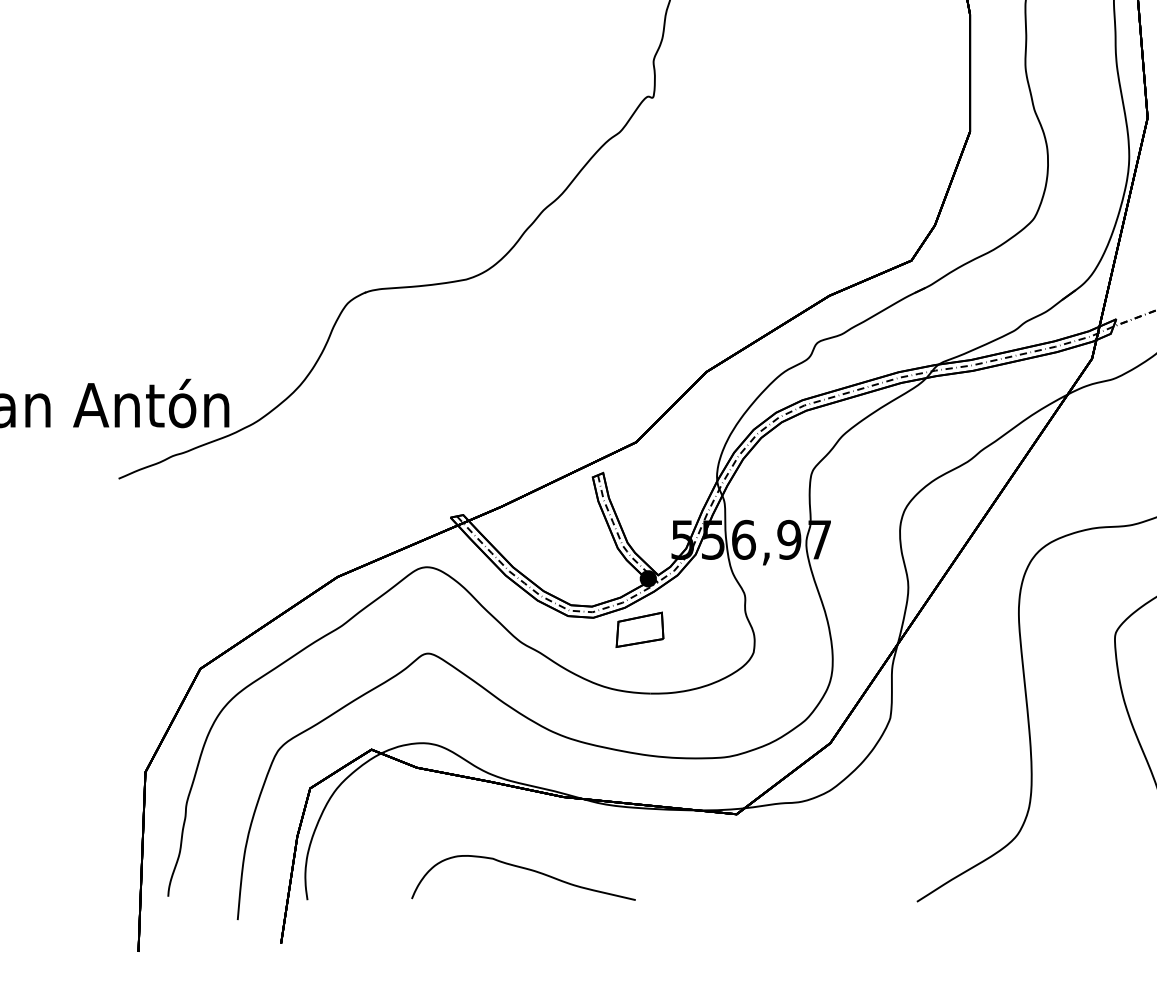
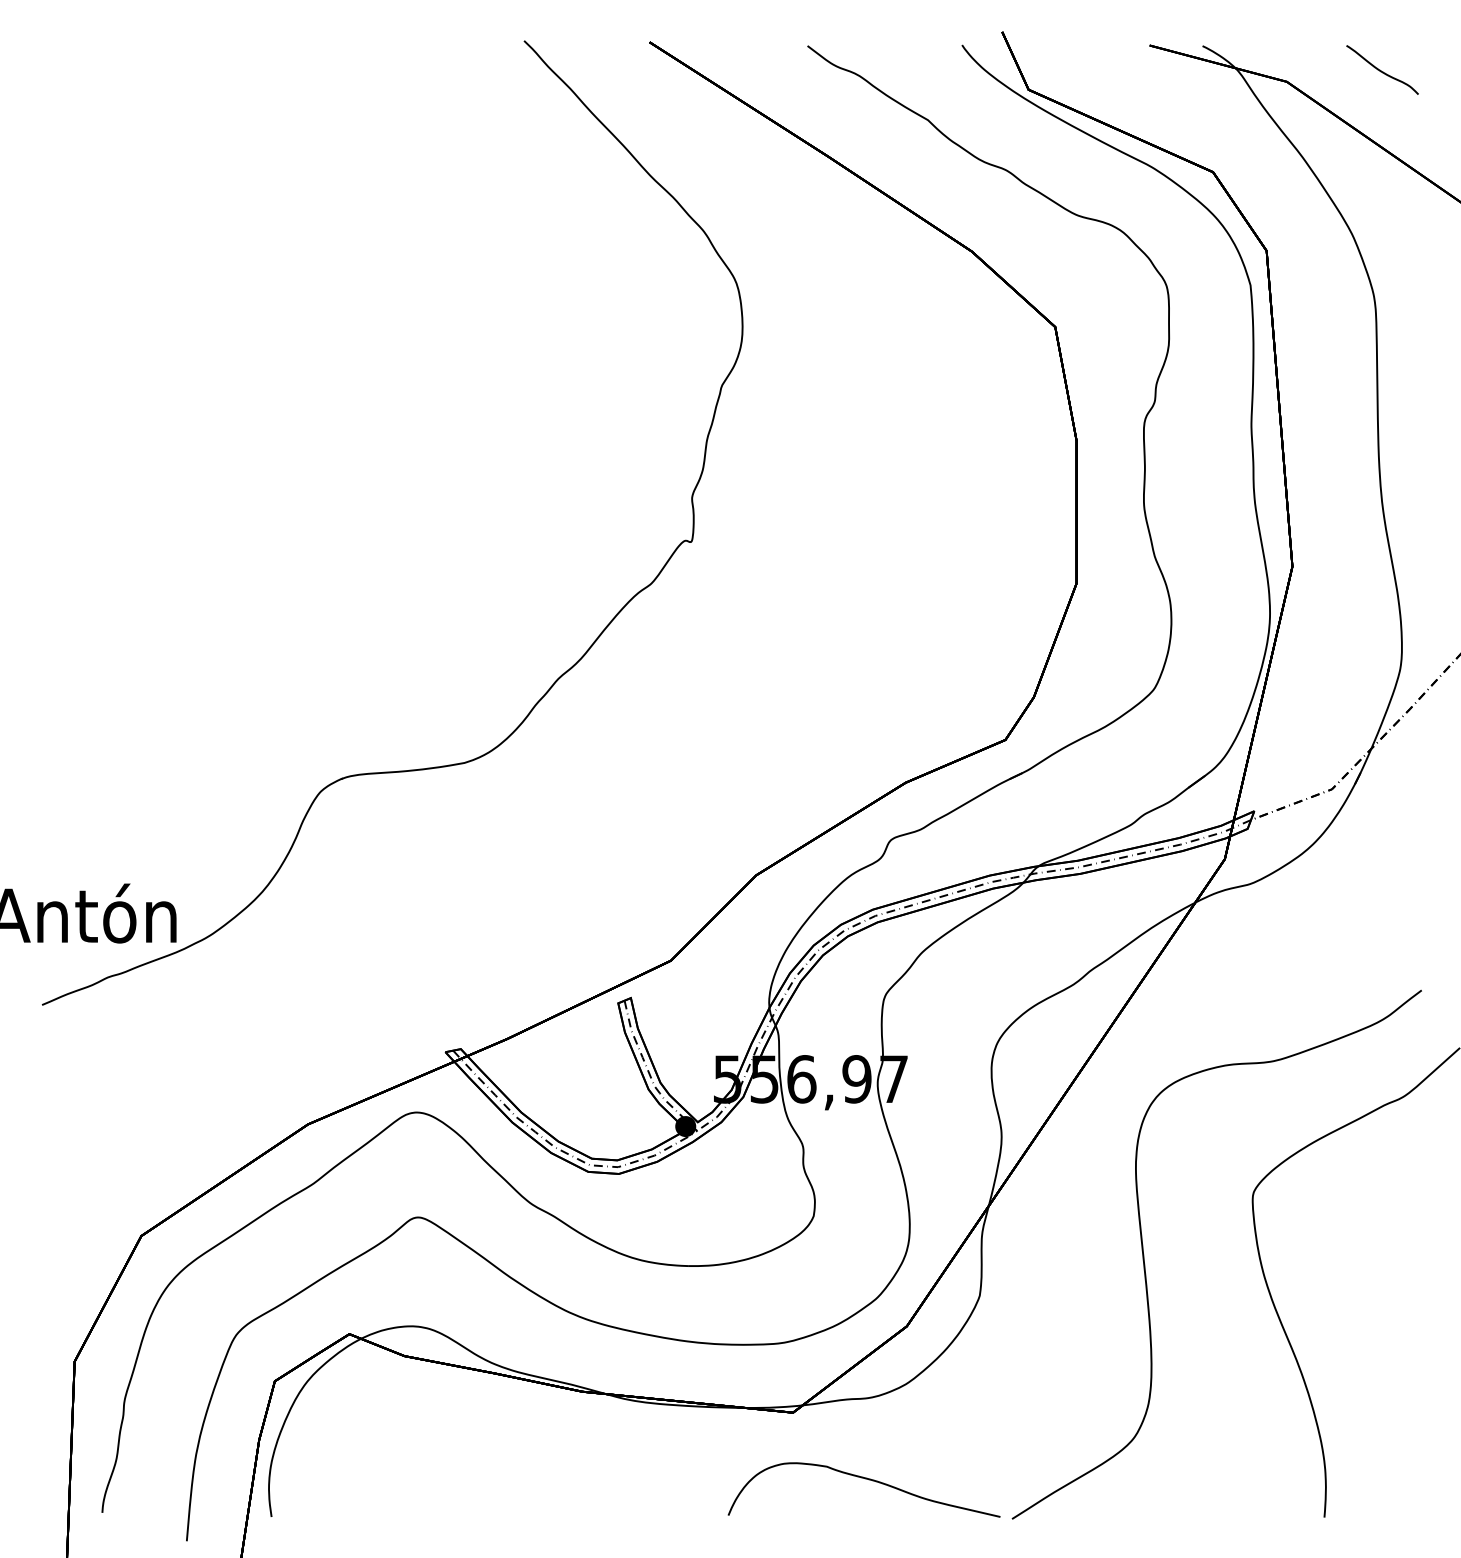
part: (639, 629) -> (675, 1188), removed
curve: (524, 869) -> (865, 1479), moved

